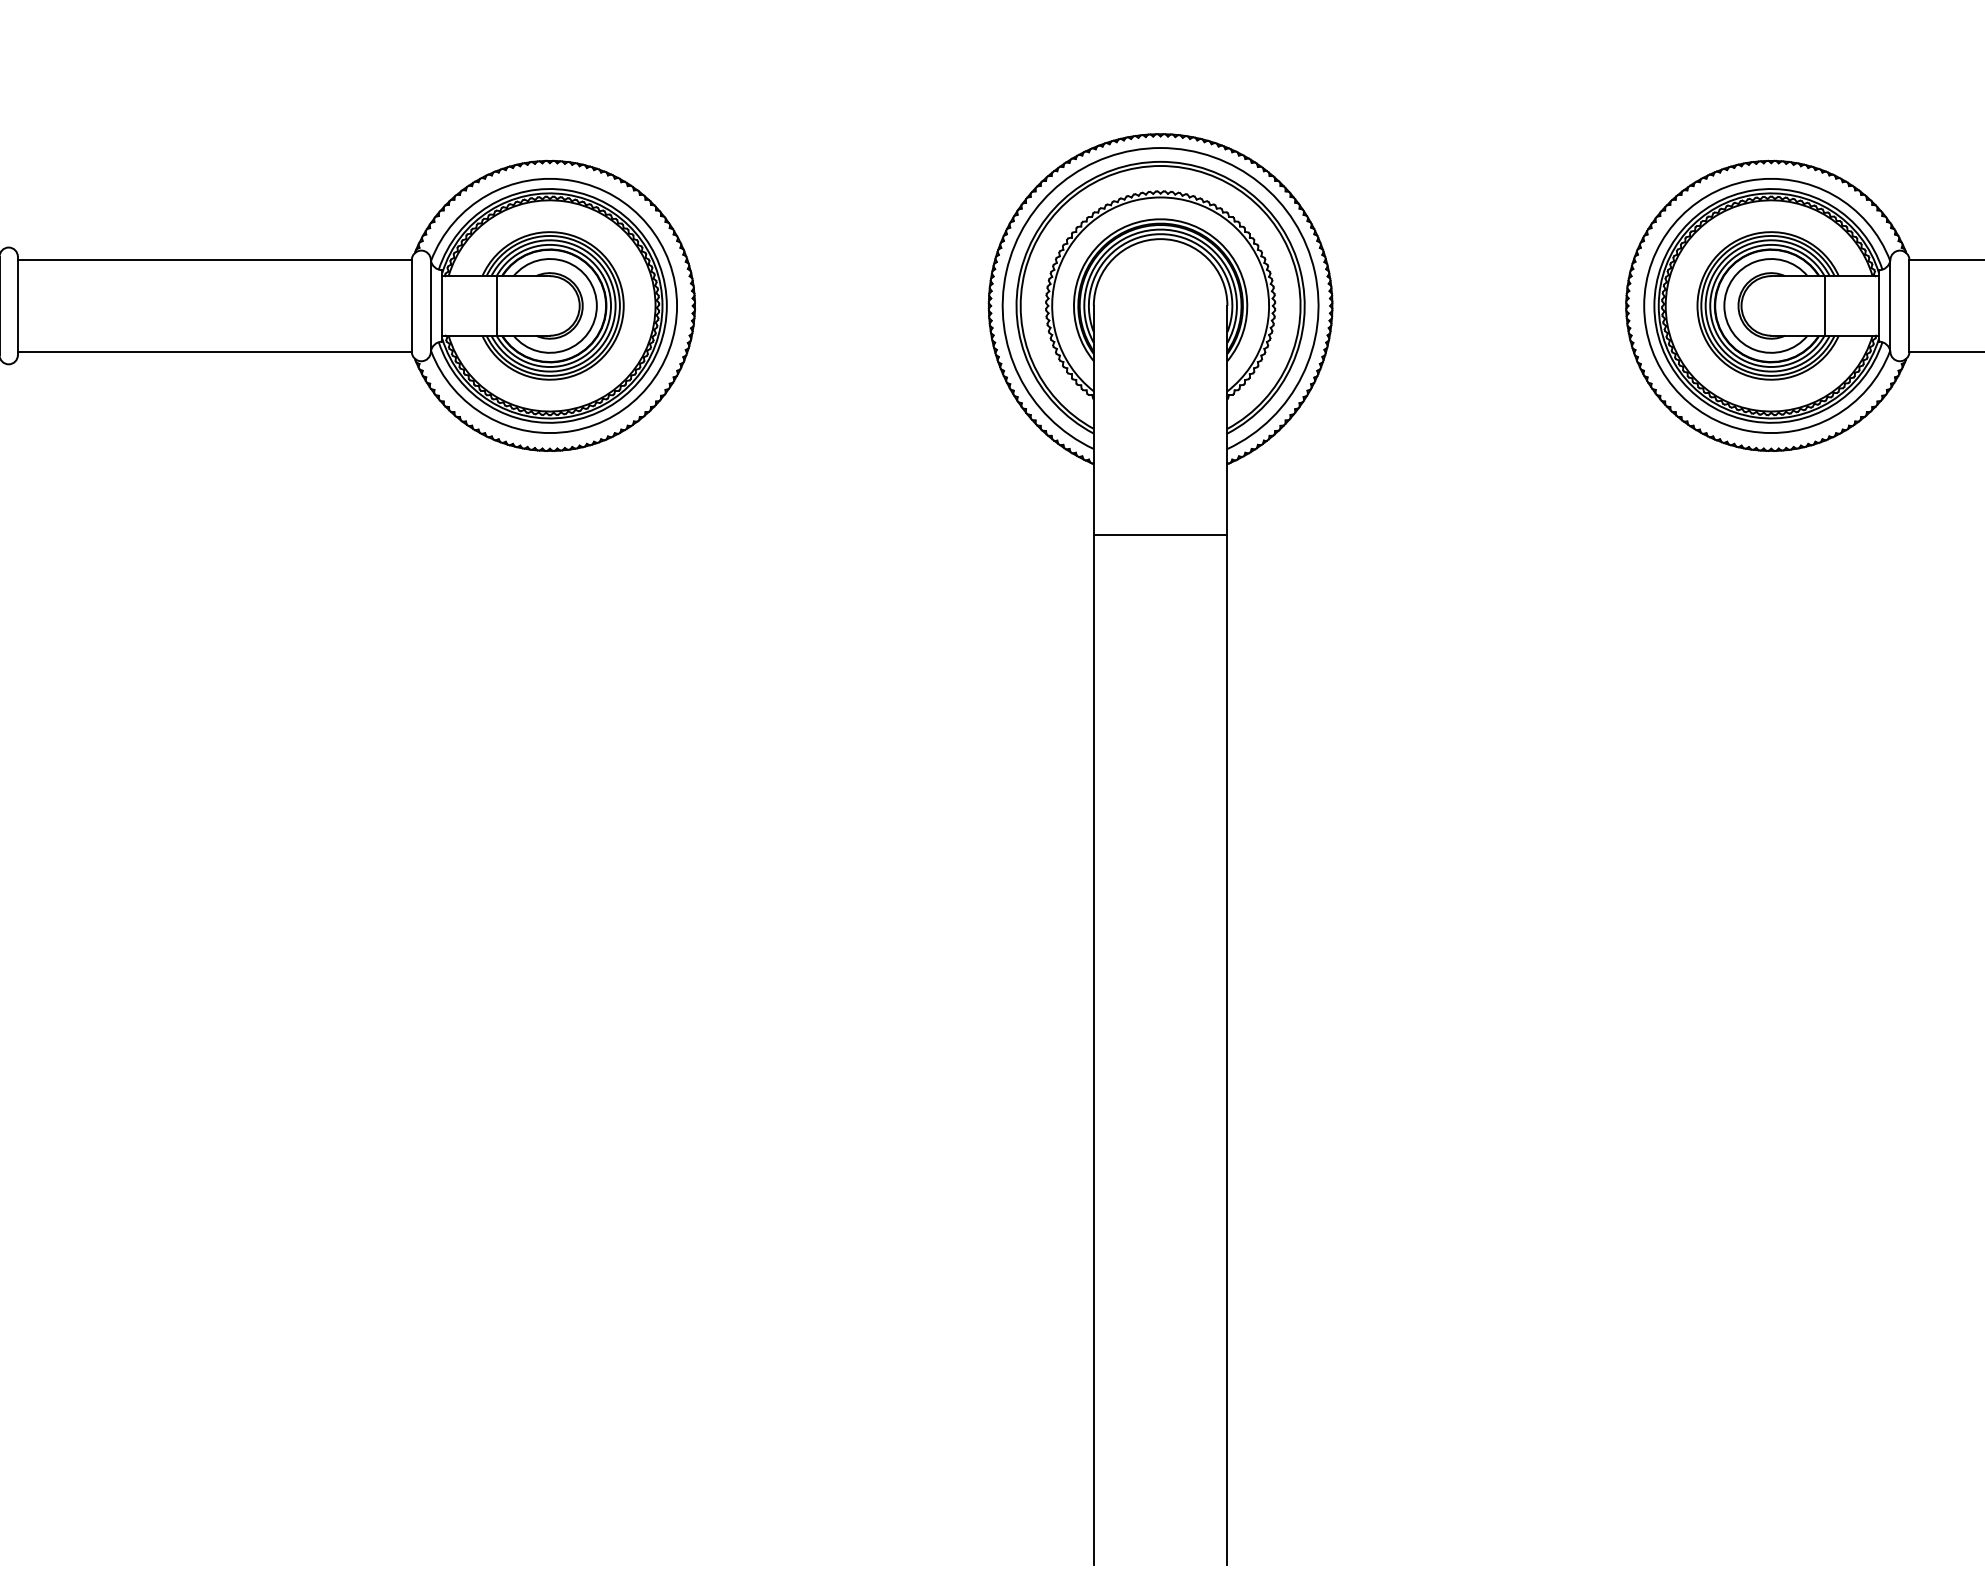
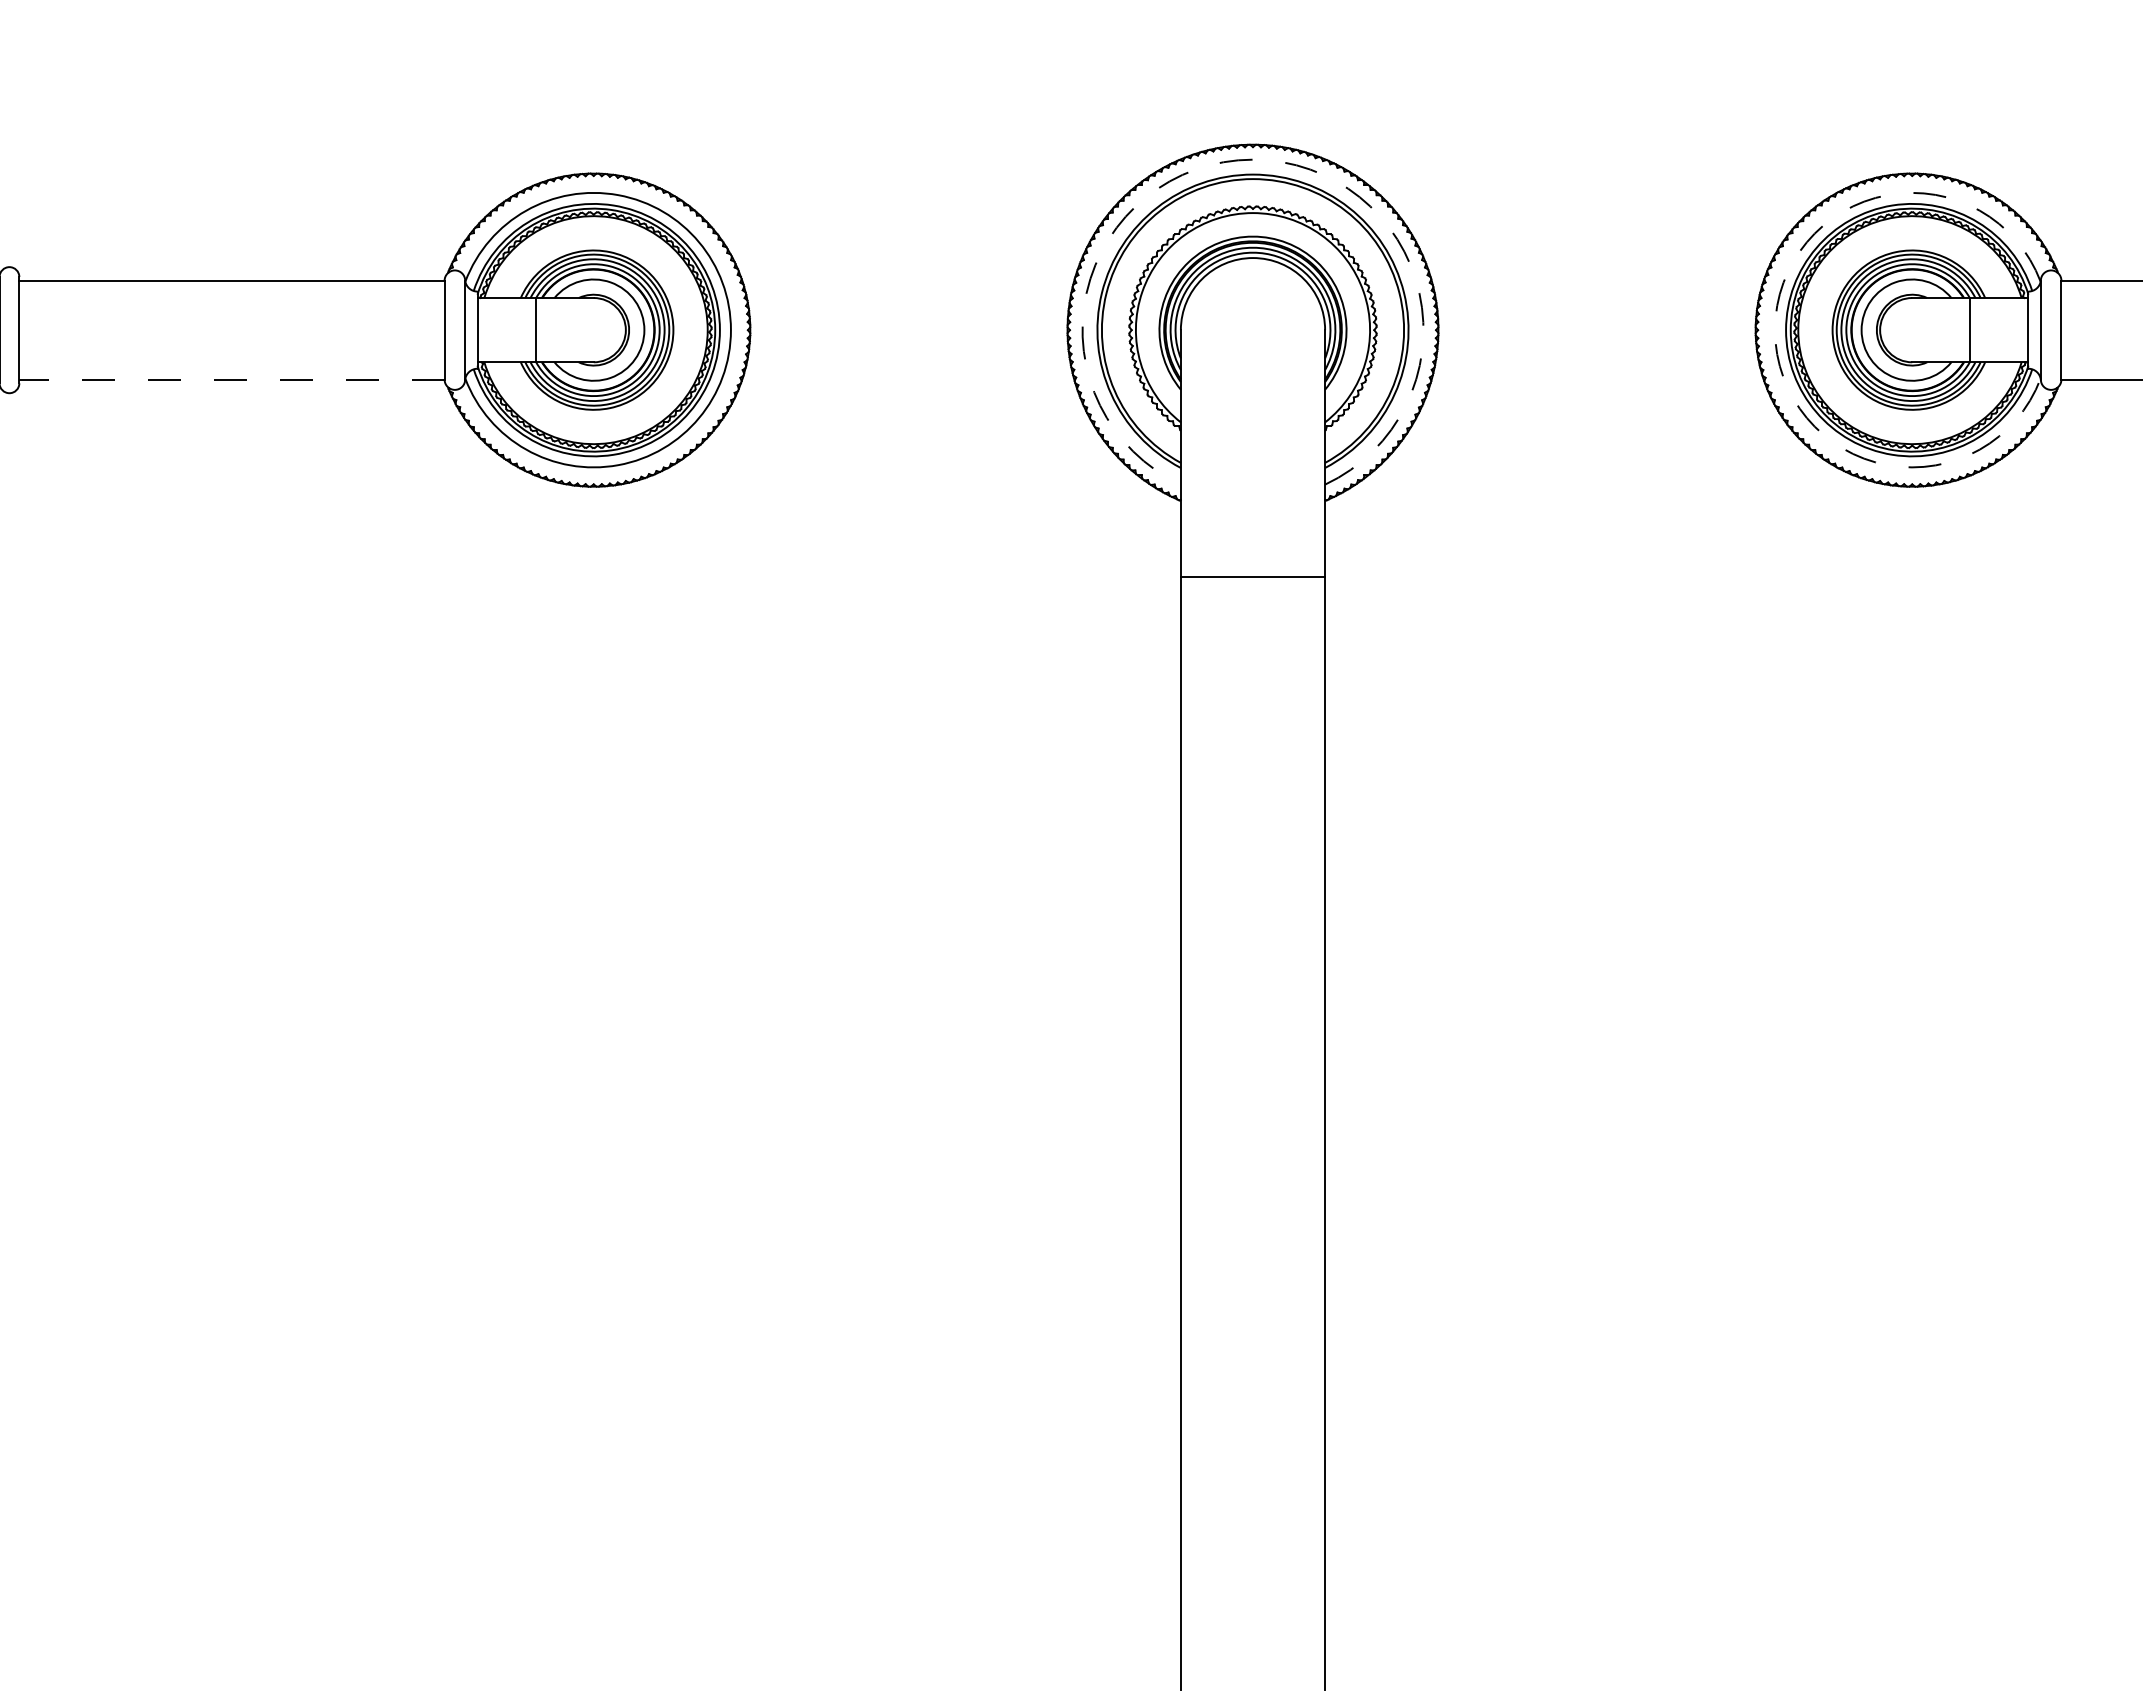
arc: (1161, 147) -> (1253, 159), solid -> dashed
arc: (1644, 306) -> (1775, 330), solid -> dashed
line: (214, 351) -> (231, 379), solid -> dashed

